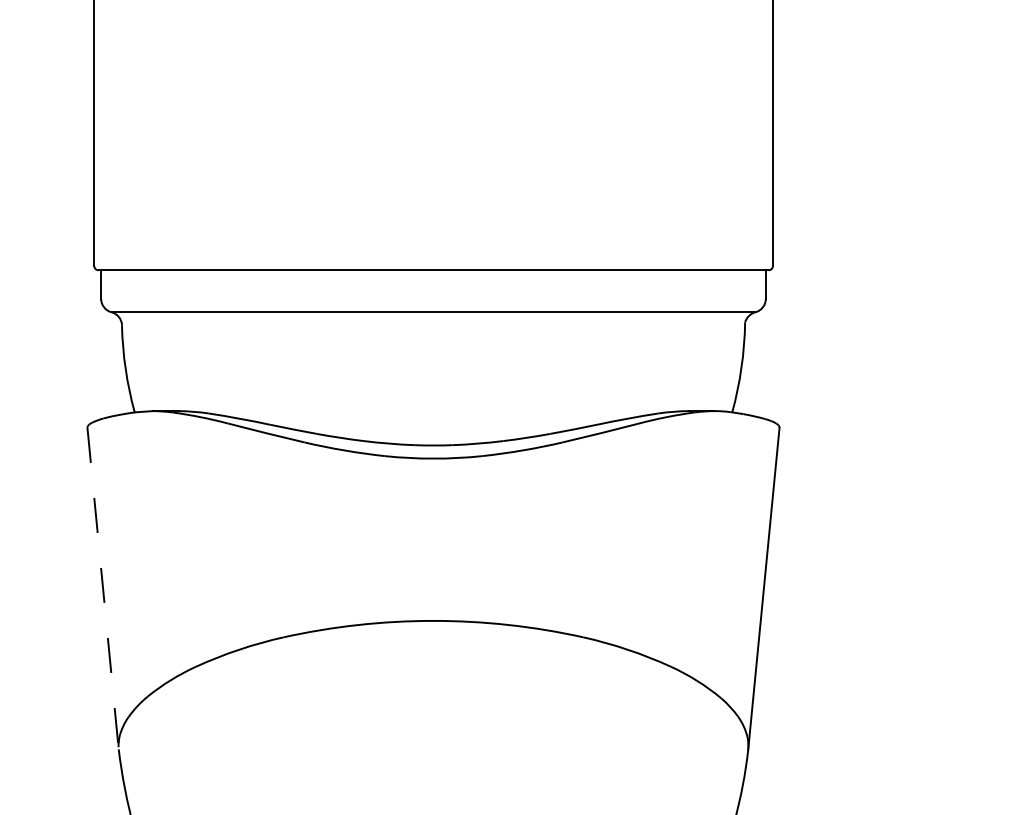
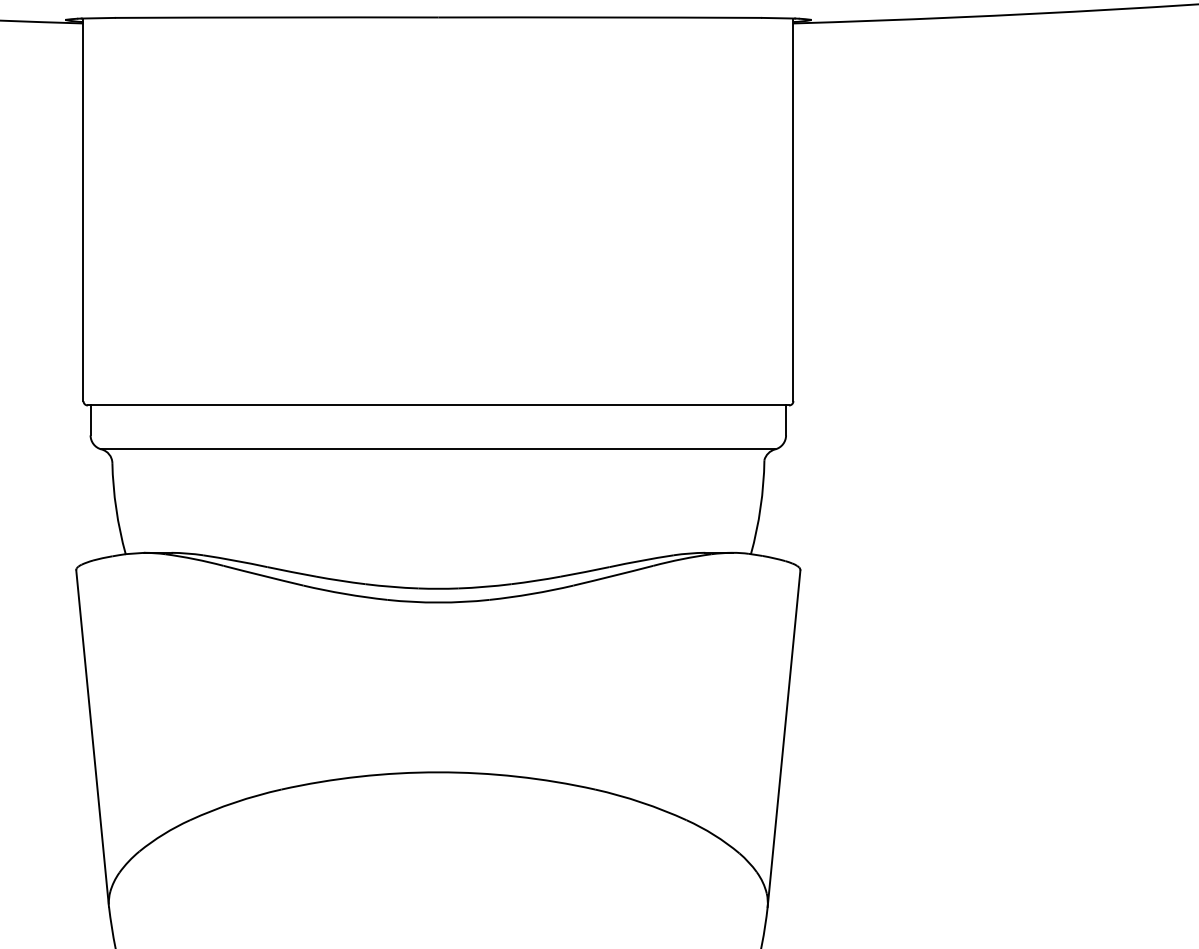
line: (102, 588) -> (92, 738), dashed -> solid

